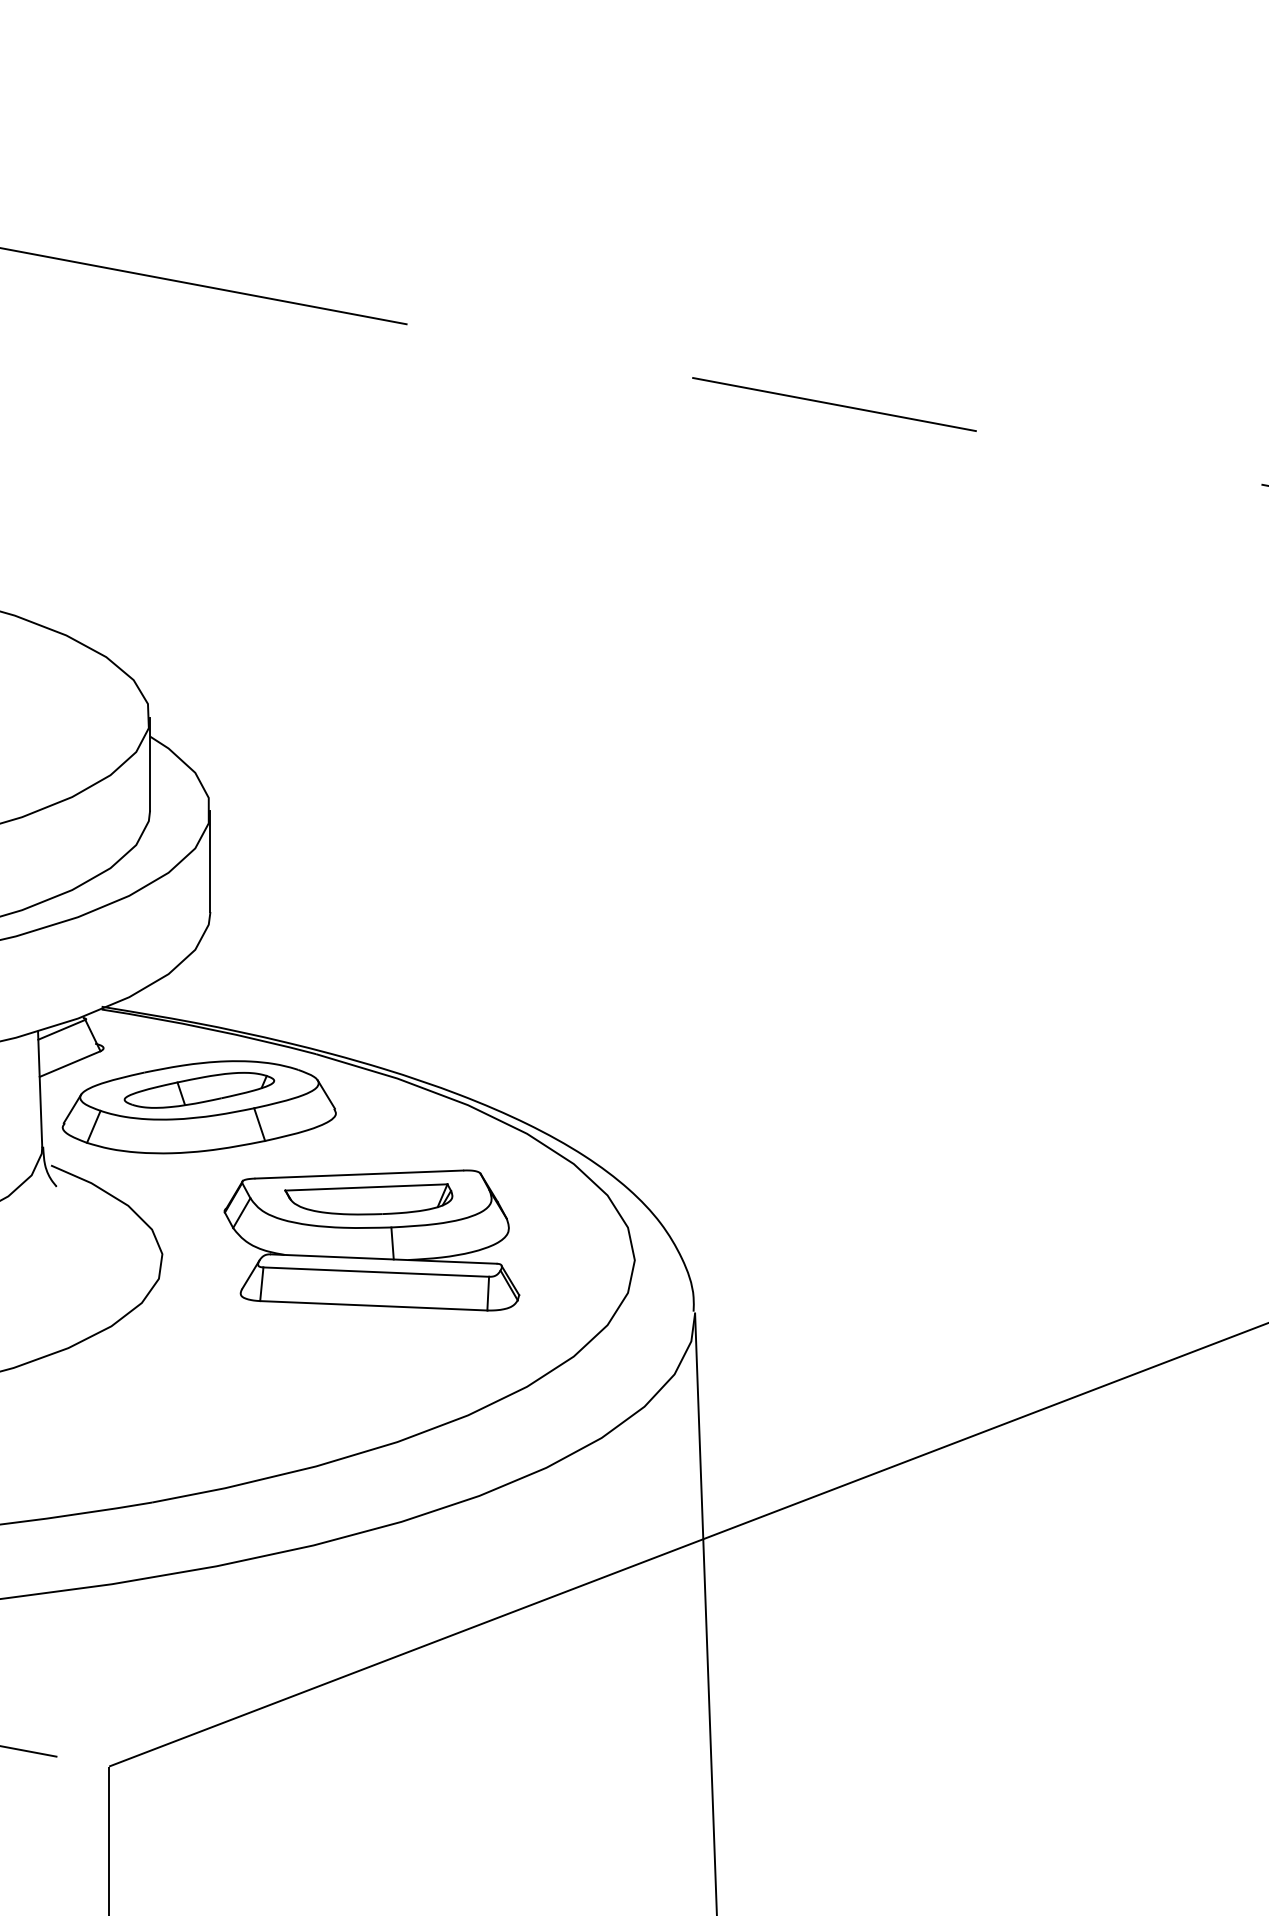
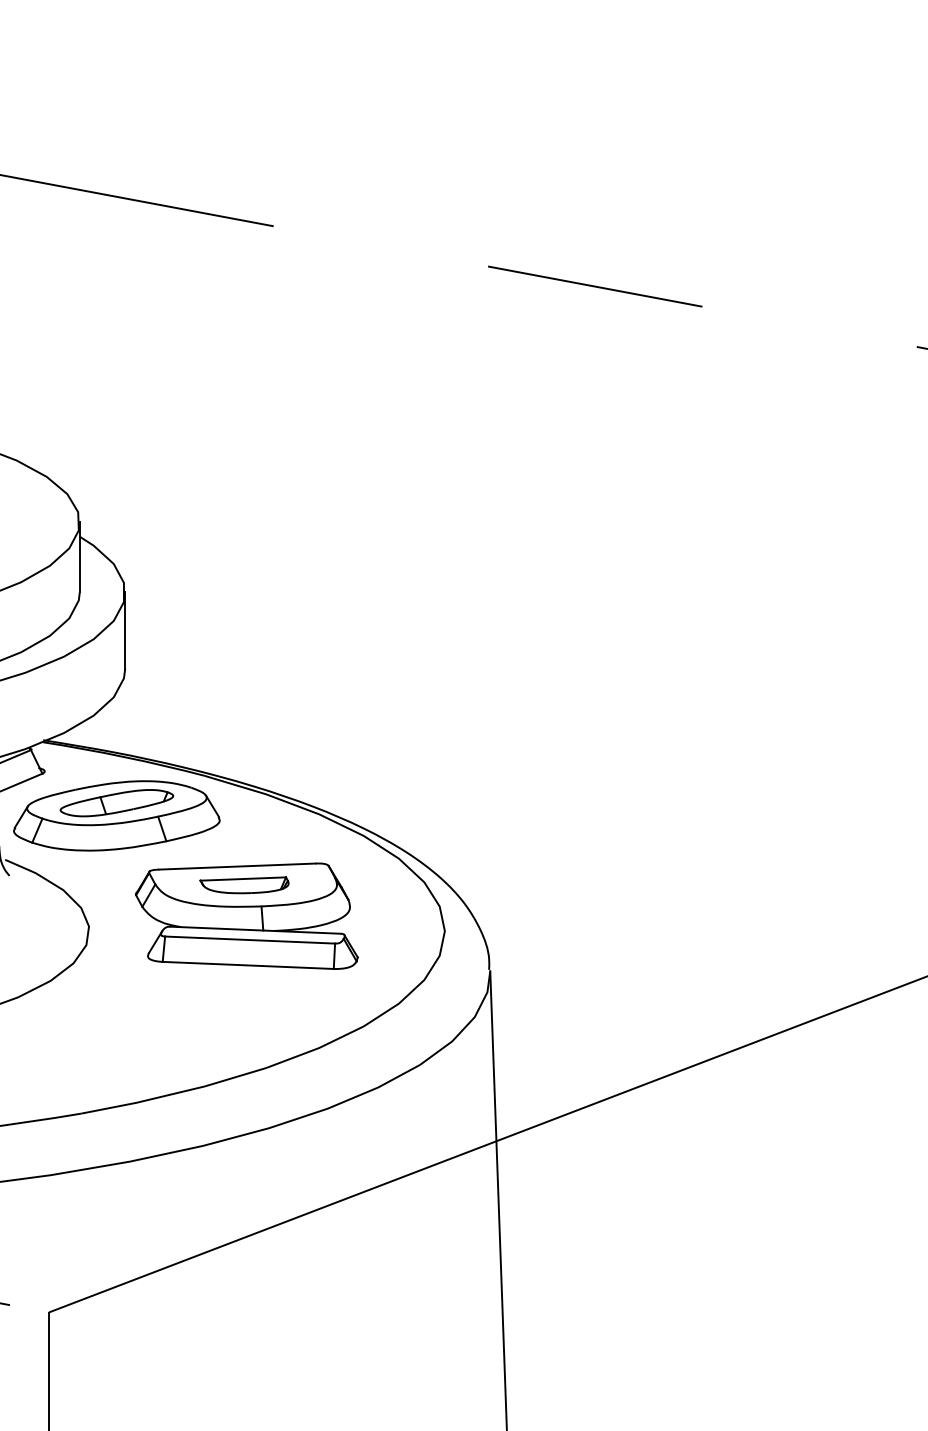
part: (368, 1199) -> (244, 885), size x0.7

